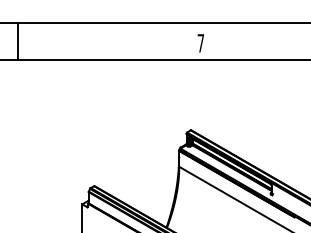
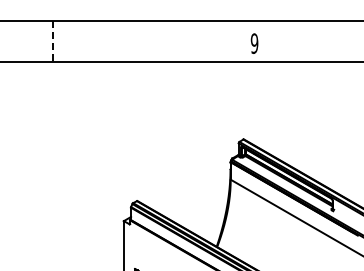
line: (18, 41) -> (53, 41), solid -> dashed
text: (200, 43) -> (254, 43), 7 -> 9

